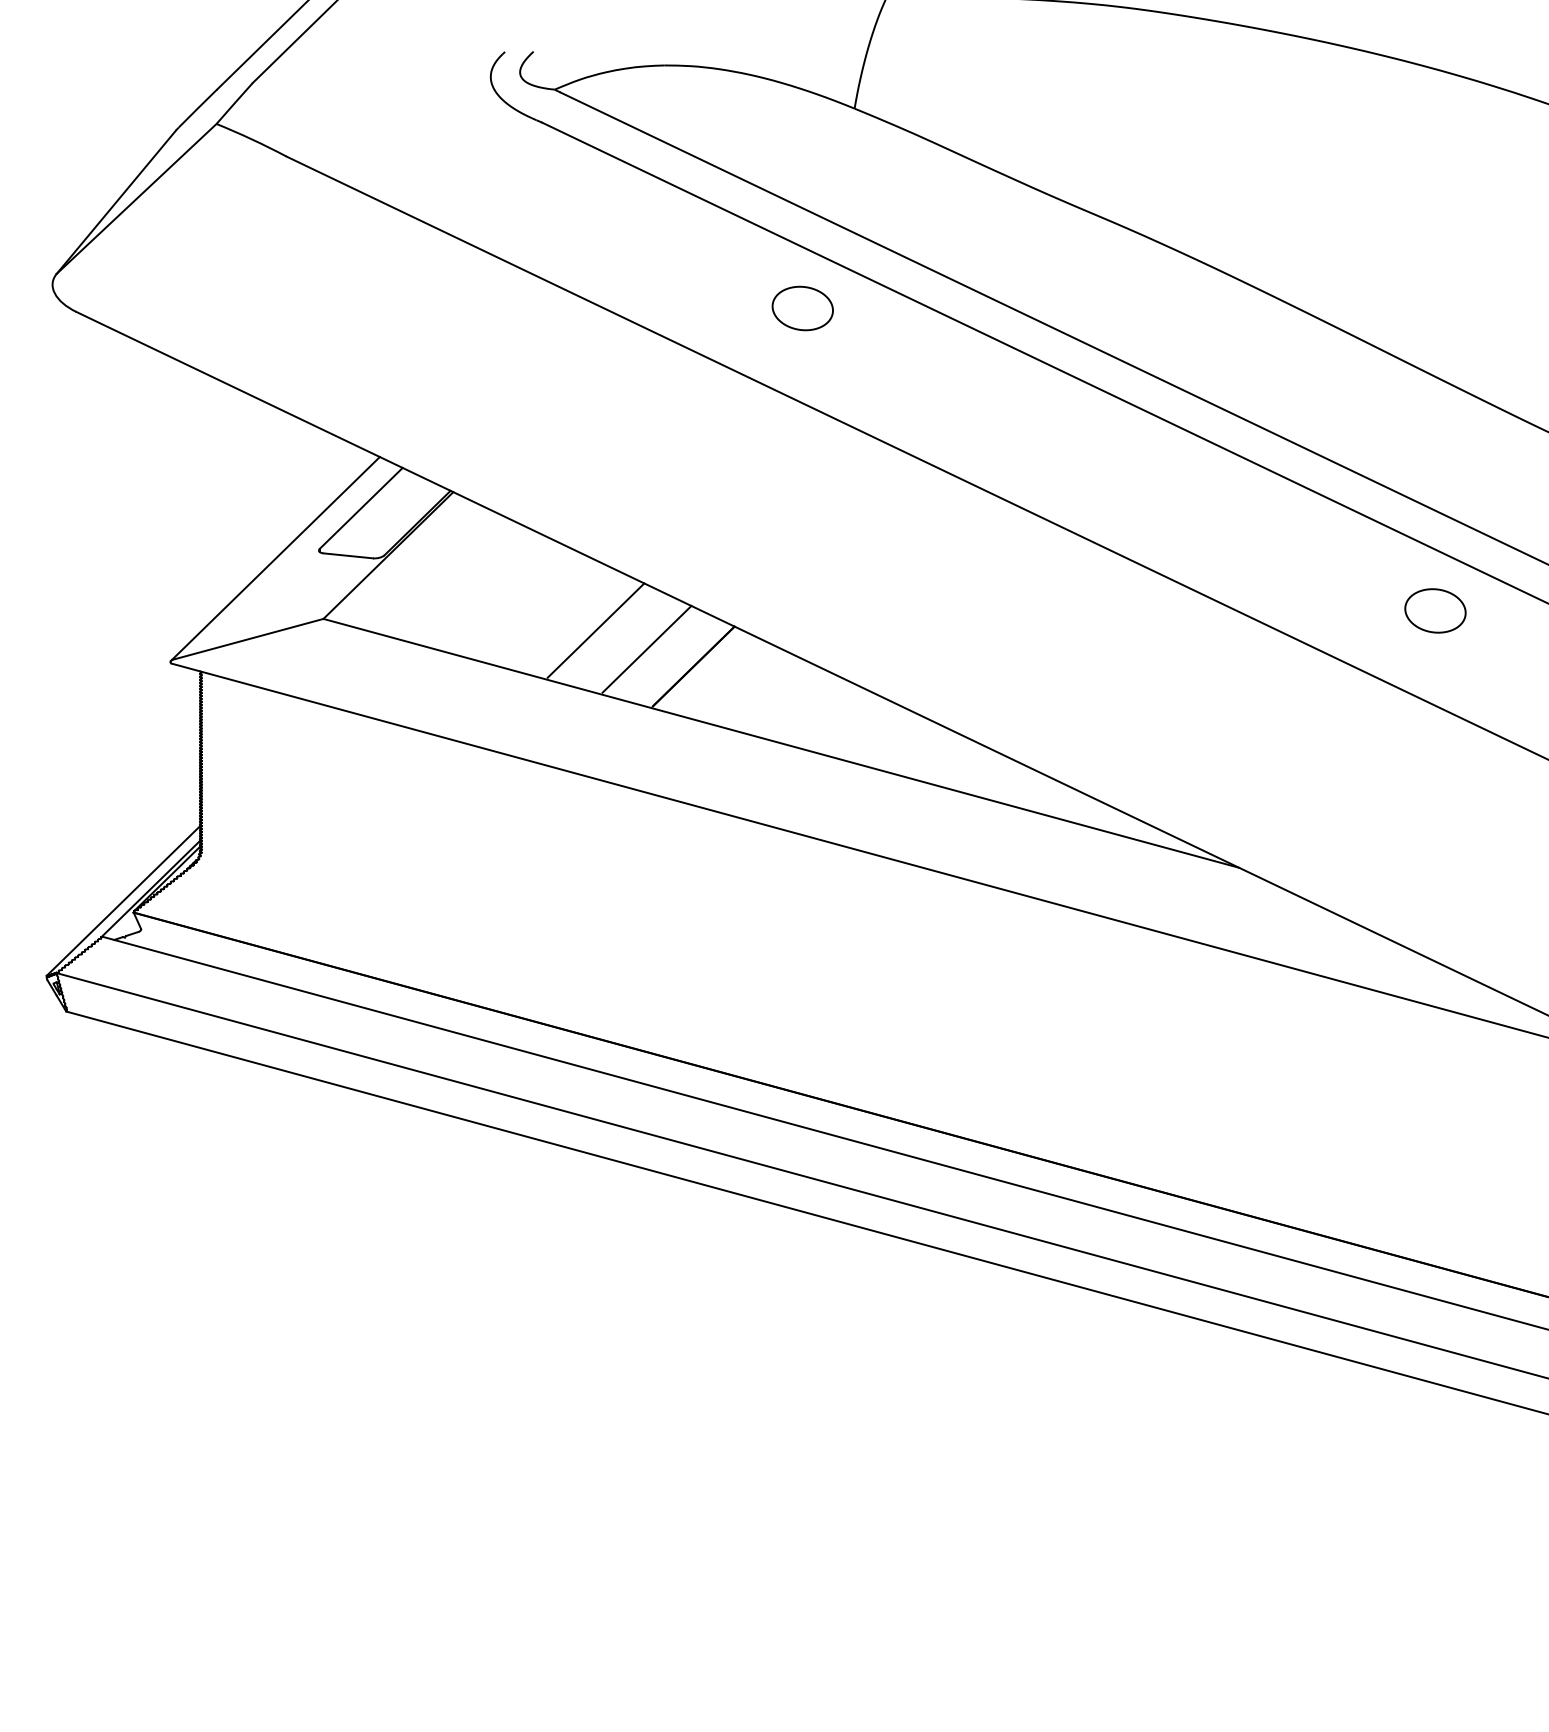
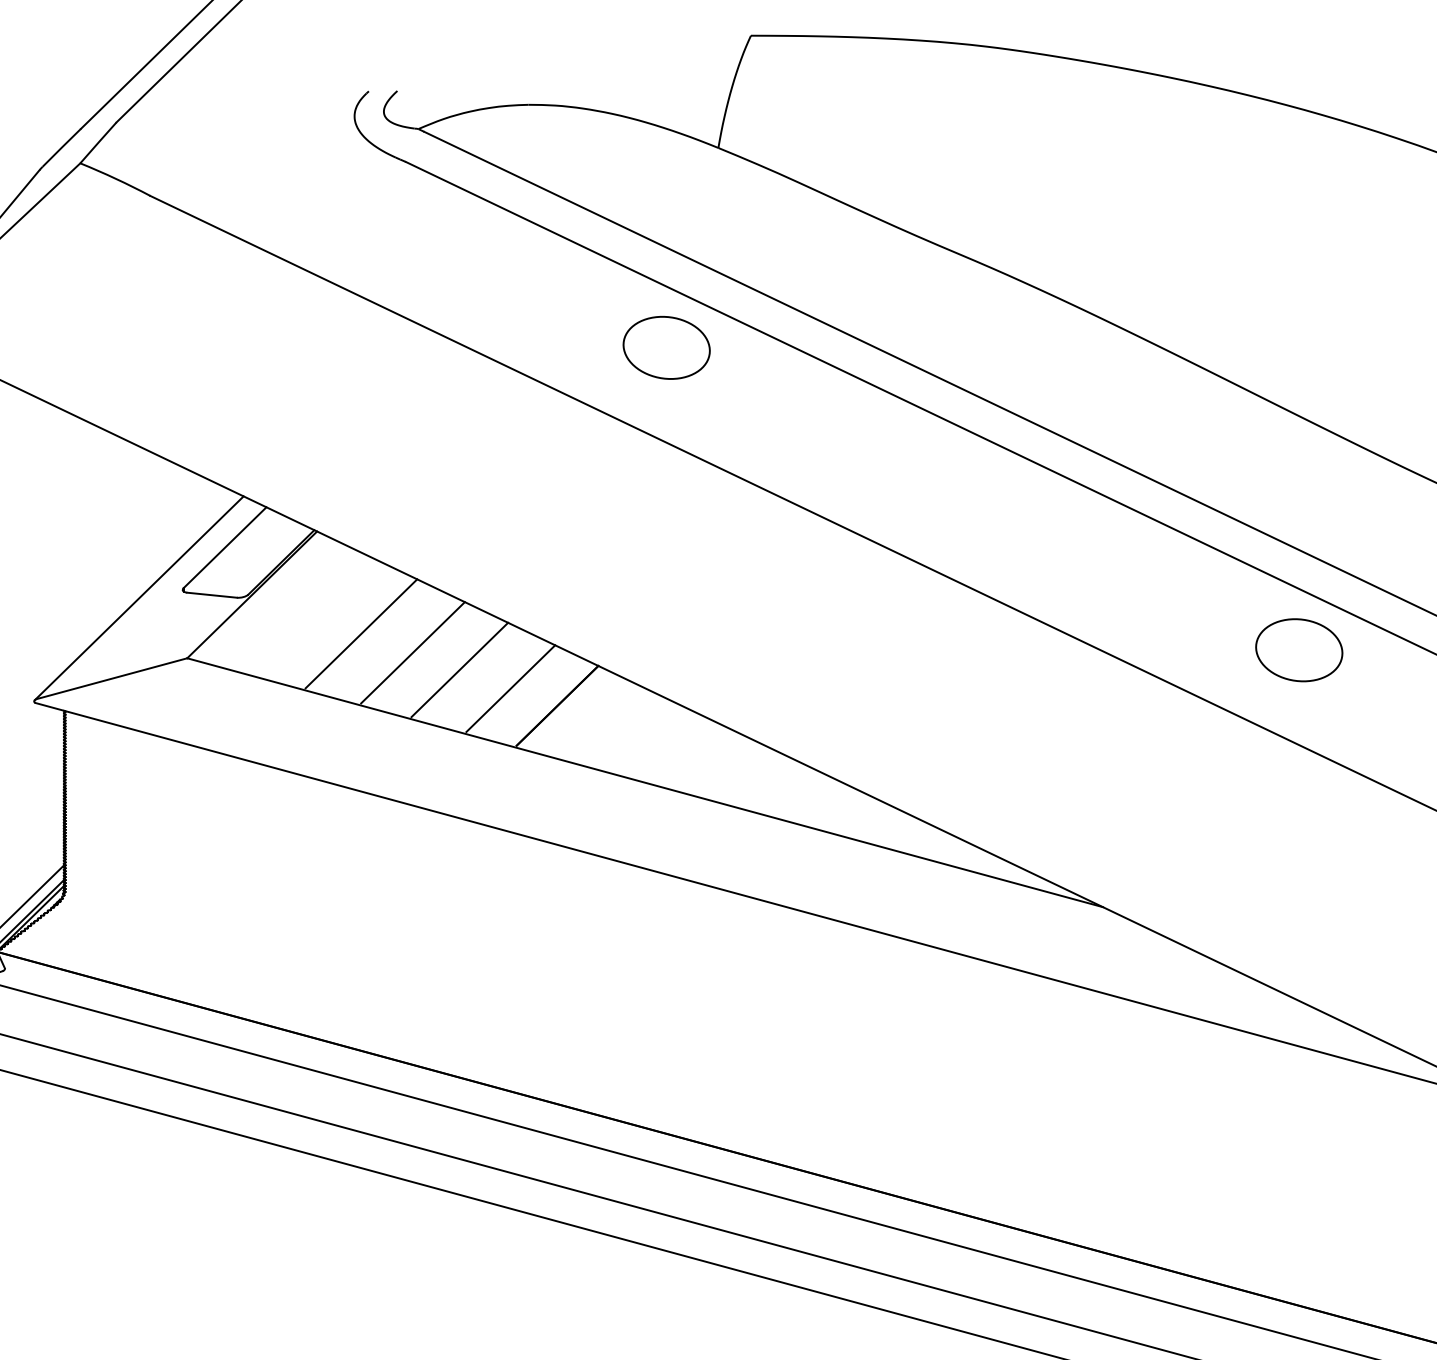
part: (802, 308) -> (666, 347), size x1.43
line: (497, 594) -> (361, 633), added
part: (1435, 610) -> (1299, 649), size x1.43
line: (549, 613) -> (413, 652), added

